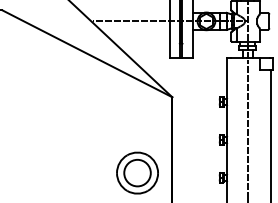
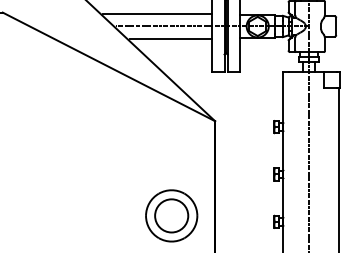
line: (125, 11) -> (156, 14), added
line: (136, 31) -> (170, 39), added

